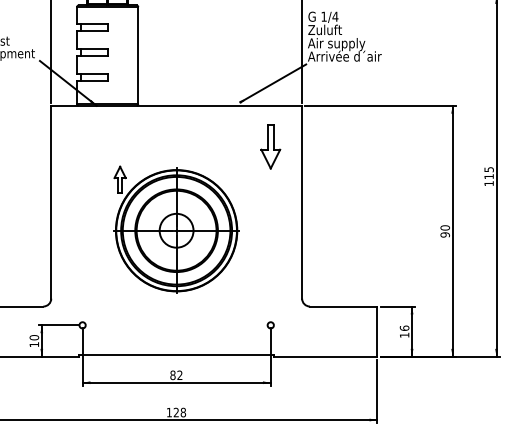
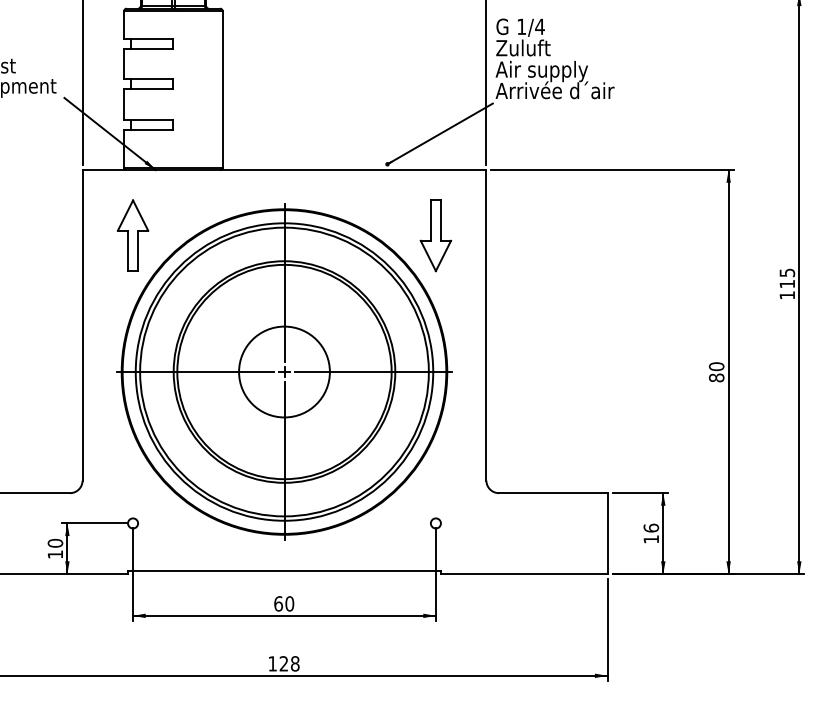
part: (176, 229) -> (284, 369), size x1.67
text: (444, 234) -> (715, 377), 90 -> 80
text: (176, 374) -> (284, 602), 82 -> 60

